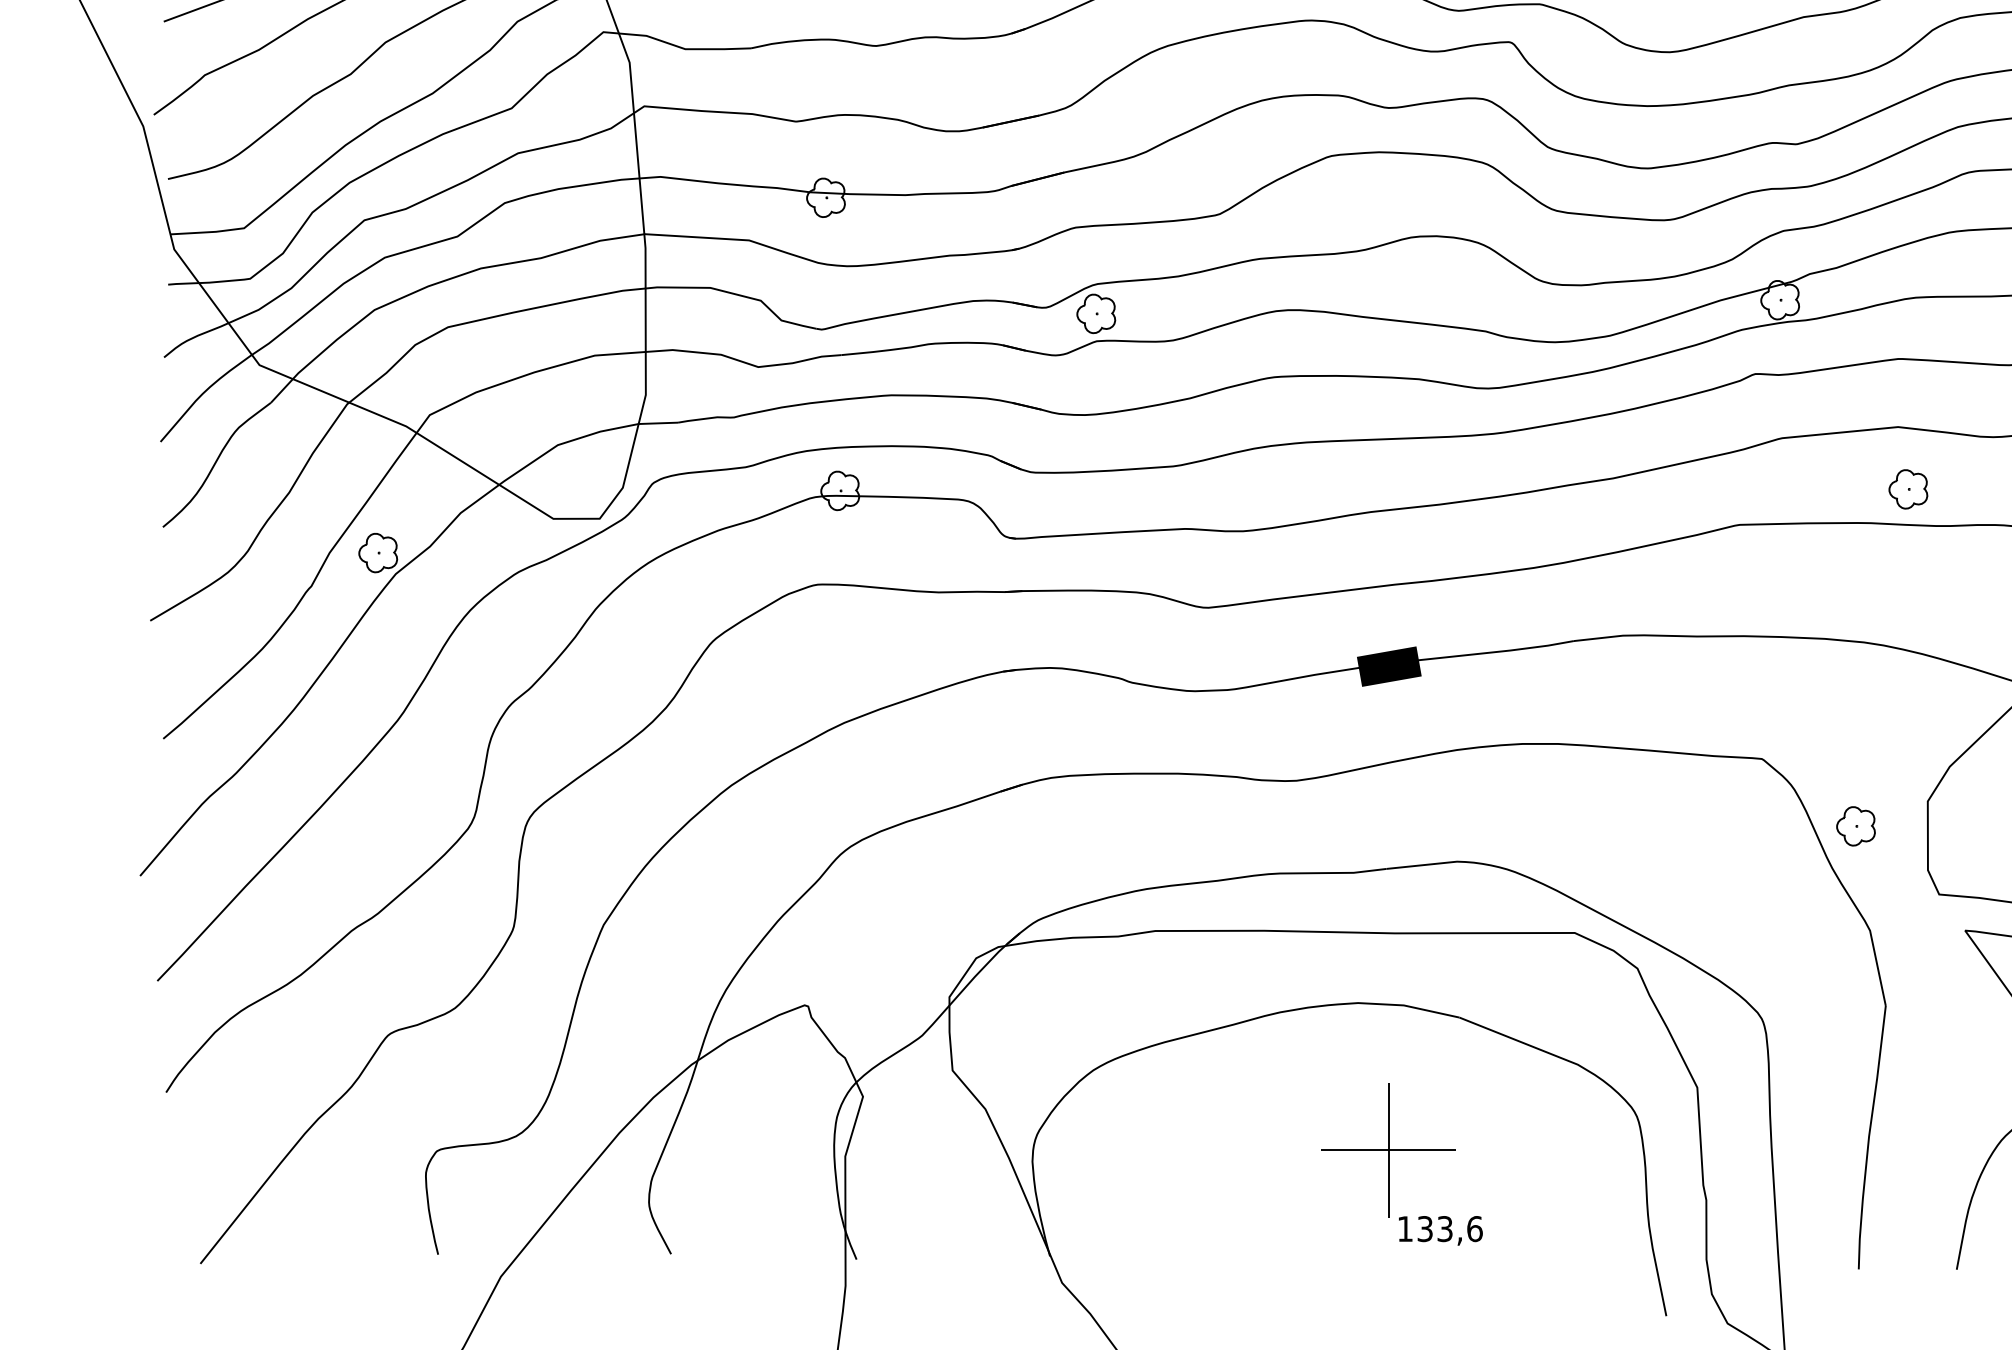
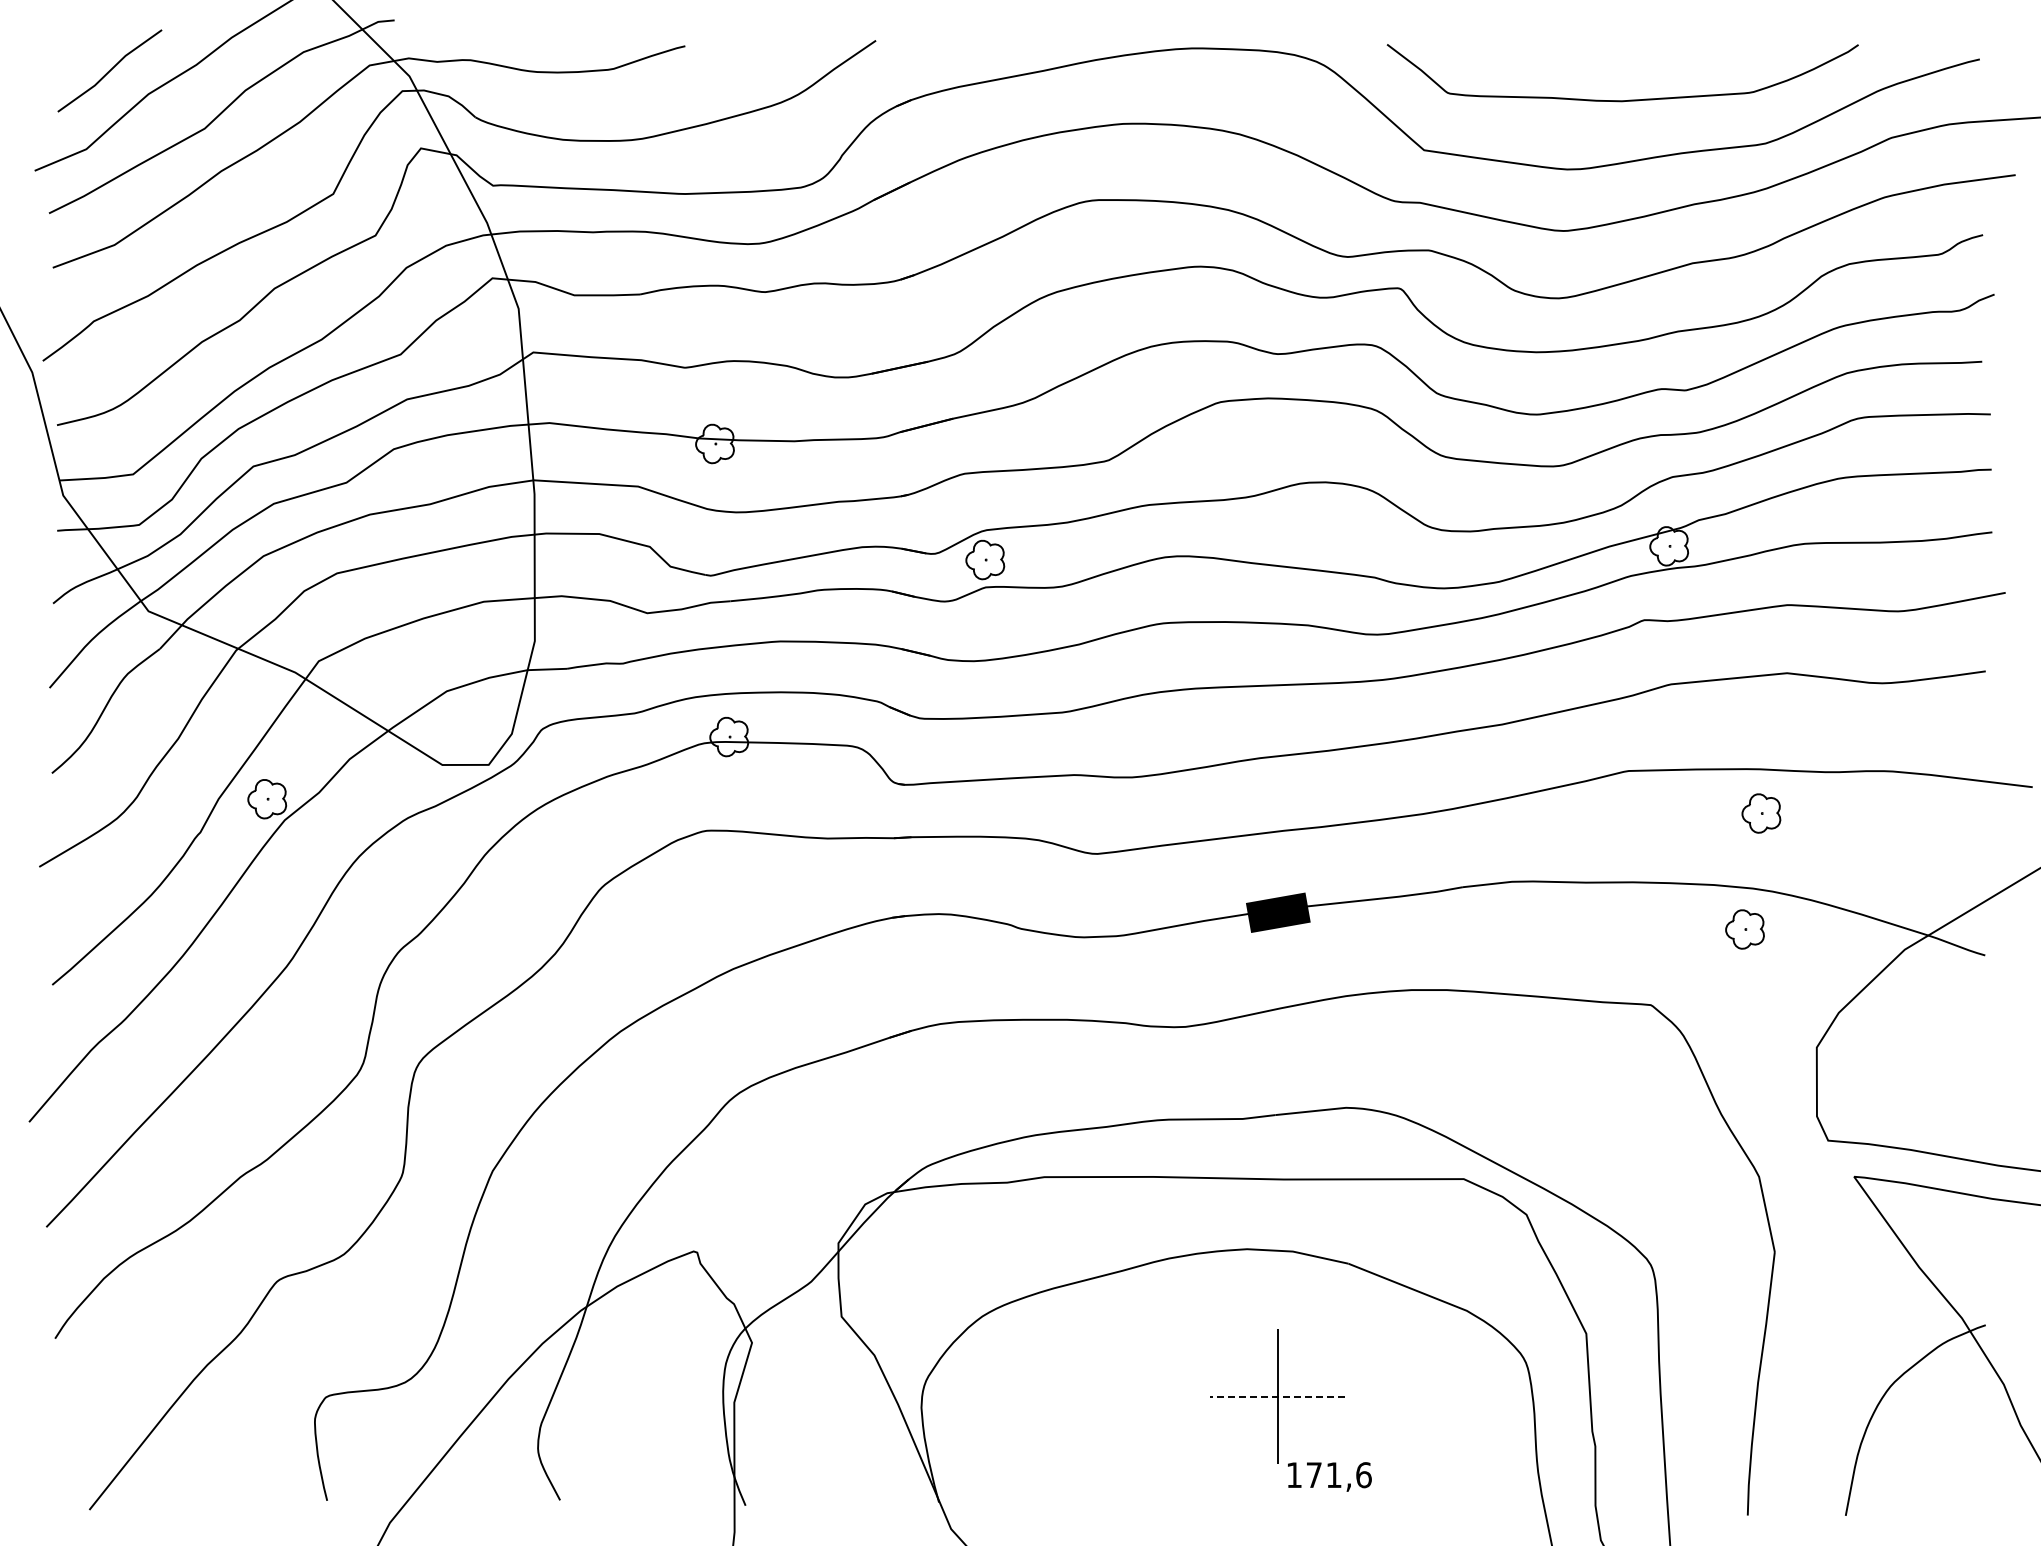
part: (1908, 489) -> (1761, 813), moved
part: (1855, 826) -> (1744, 929), moved
line: (1388, 1150) -> (1277, 1396), solid -> dashed
text: (1434, 1229) -> (1323, 1475), 133,6 -> 171,6

